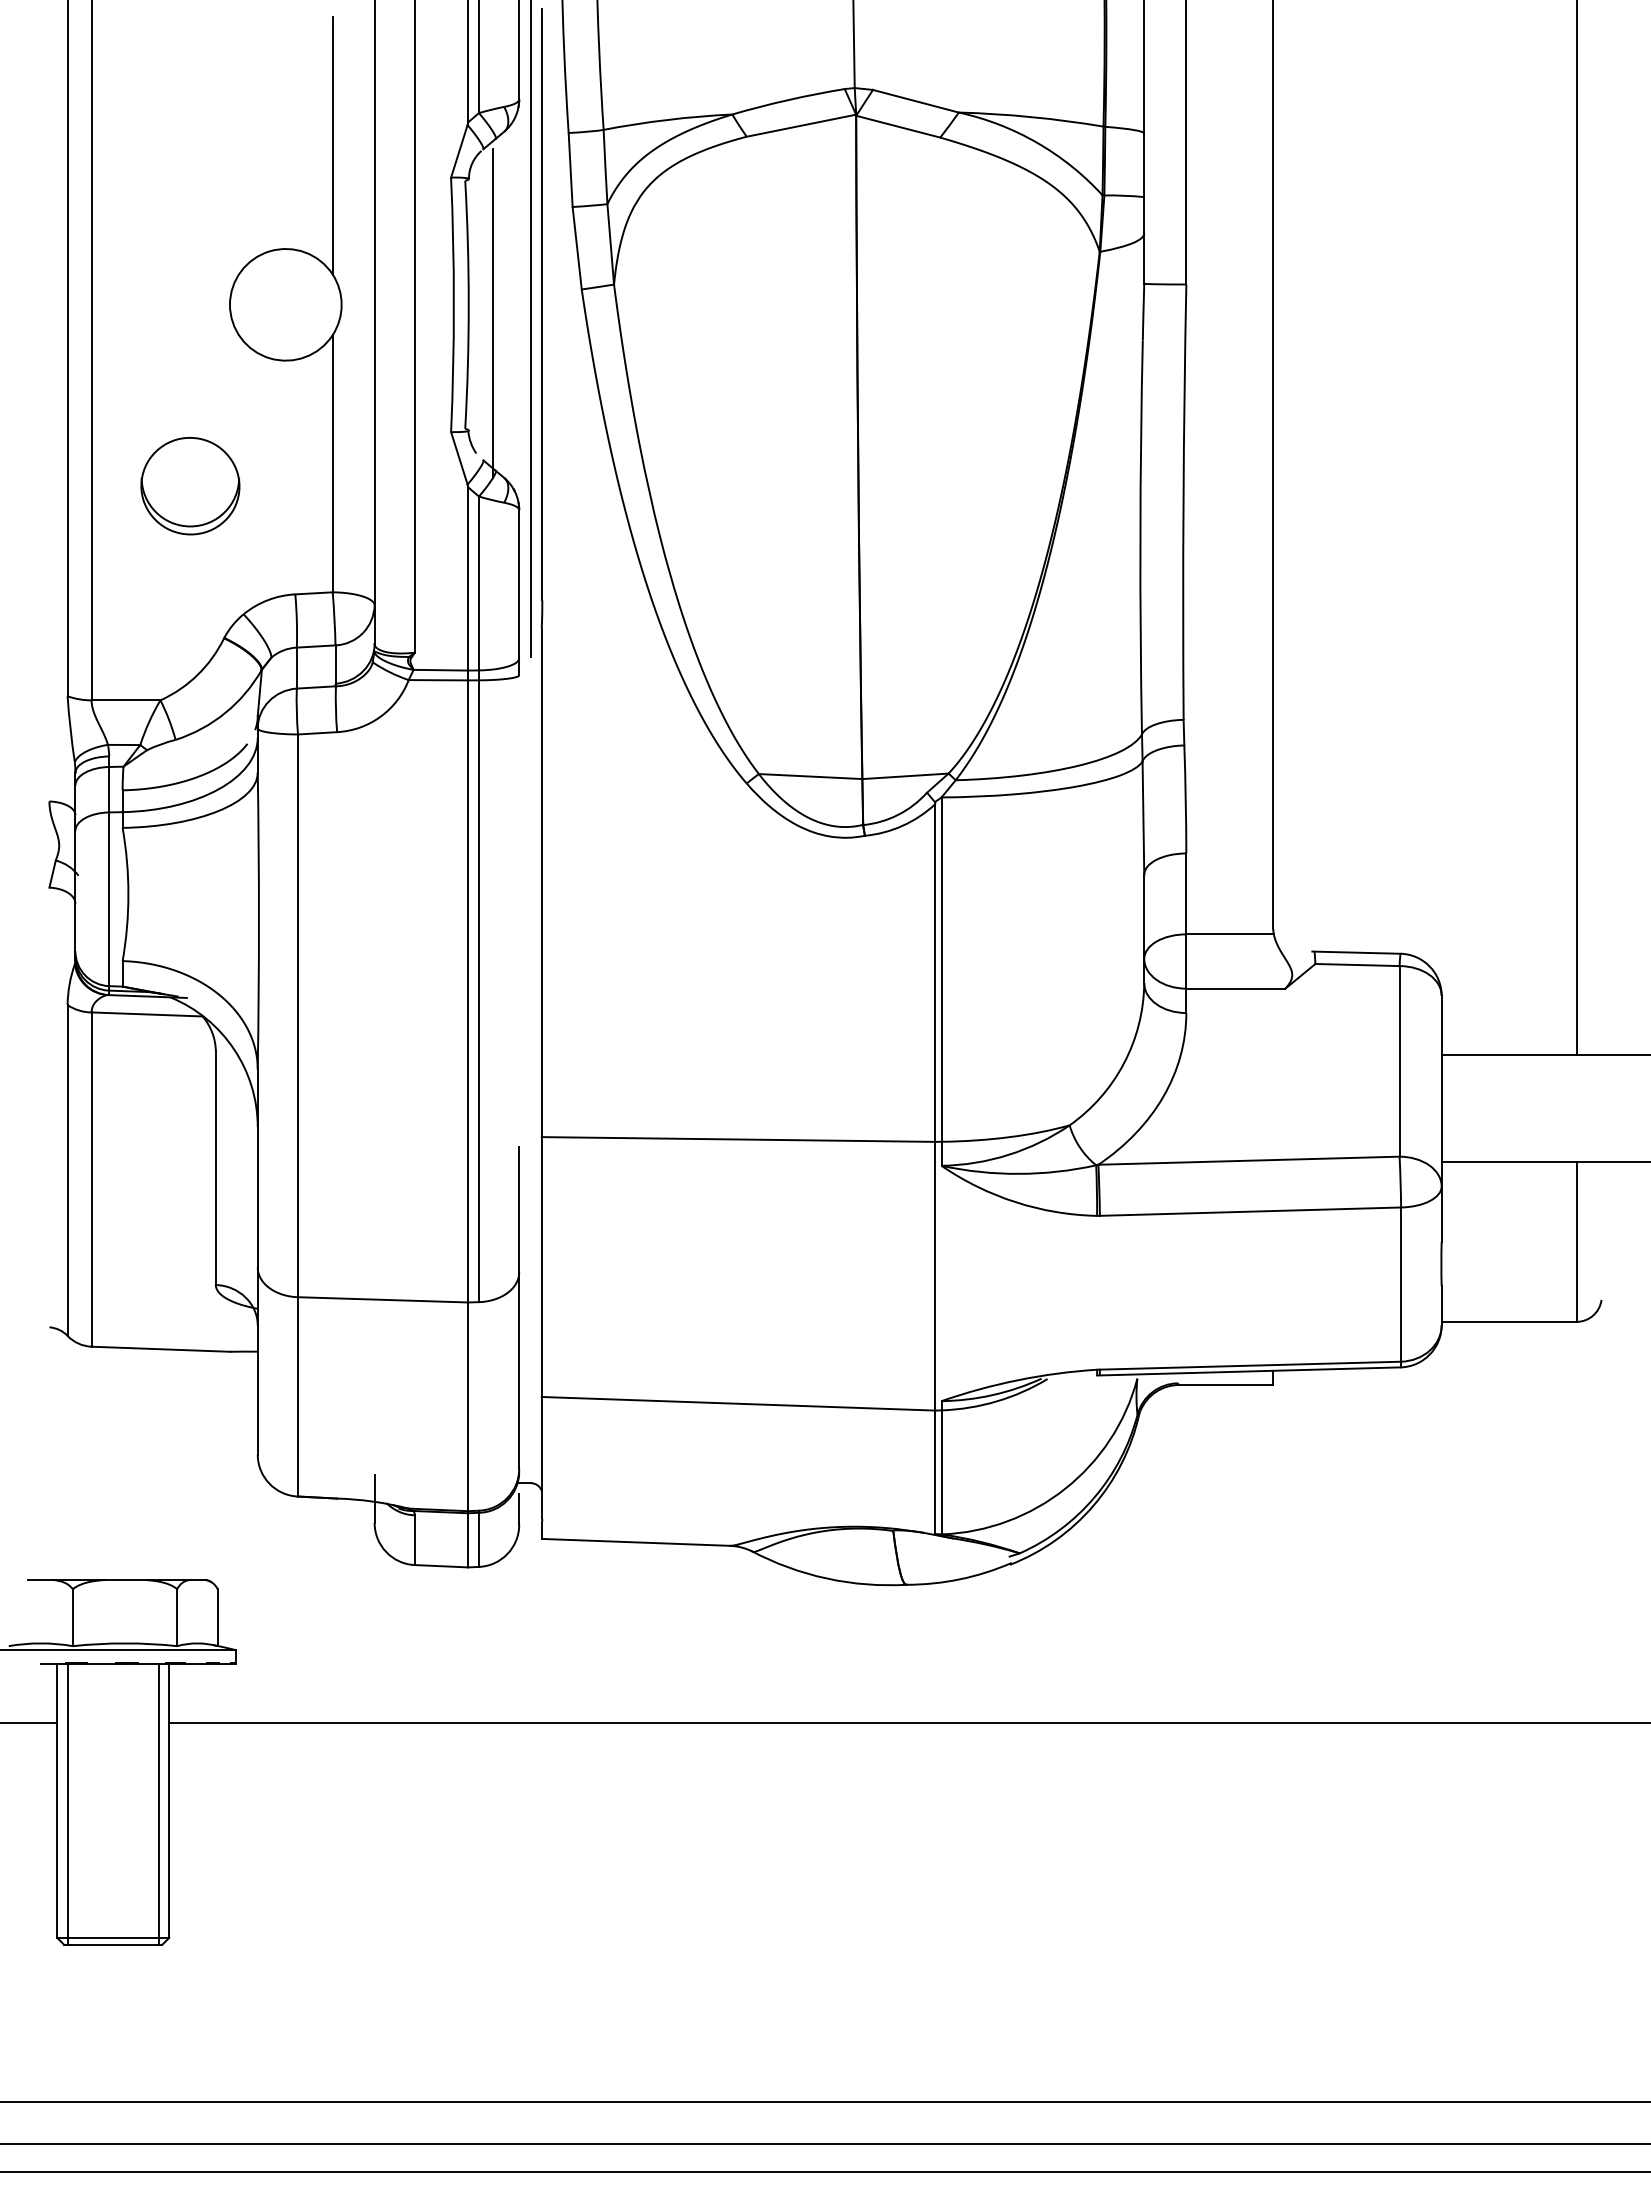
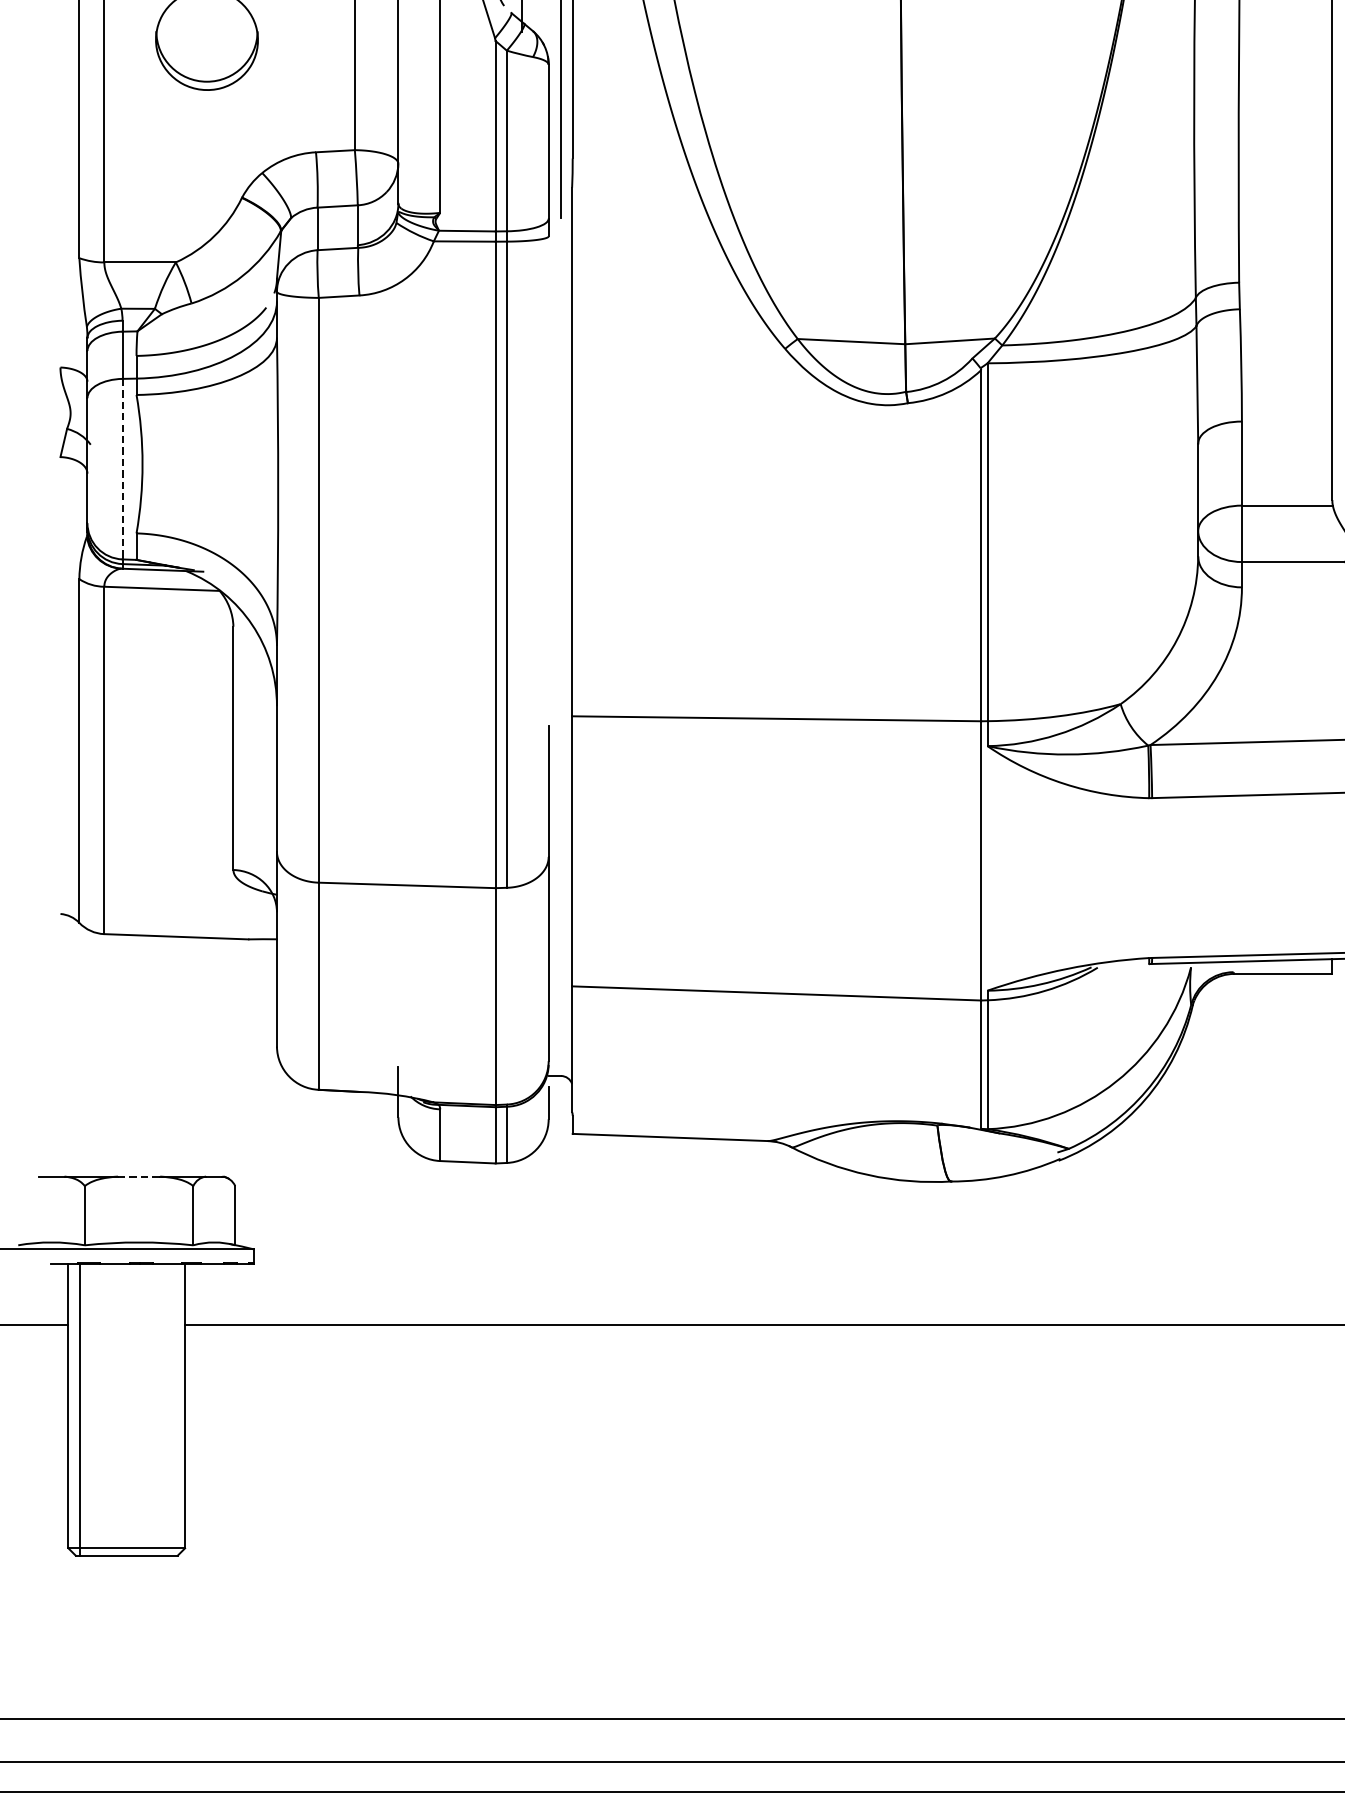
line: (109, 899) -> (122, 469), solid -> dashed
line: (125, 1580) -> (139, 1177), solid -> dashed
line: (158, 1804) -> (173, 1409), removed

